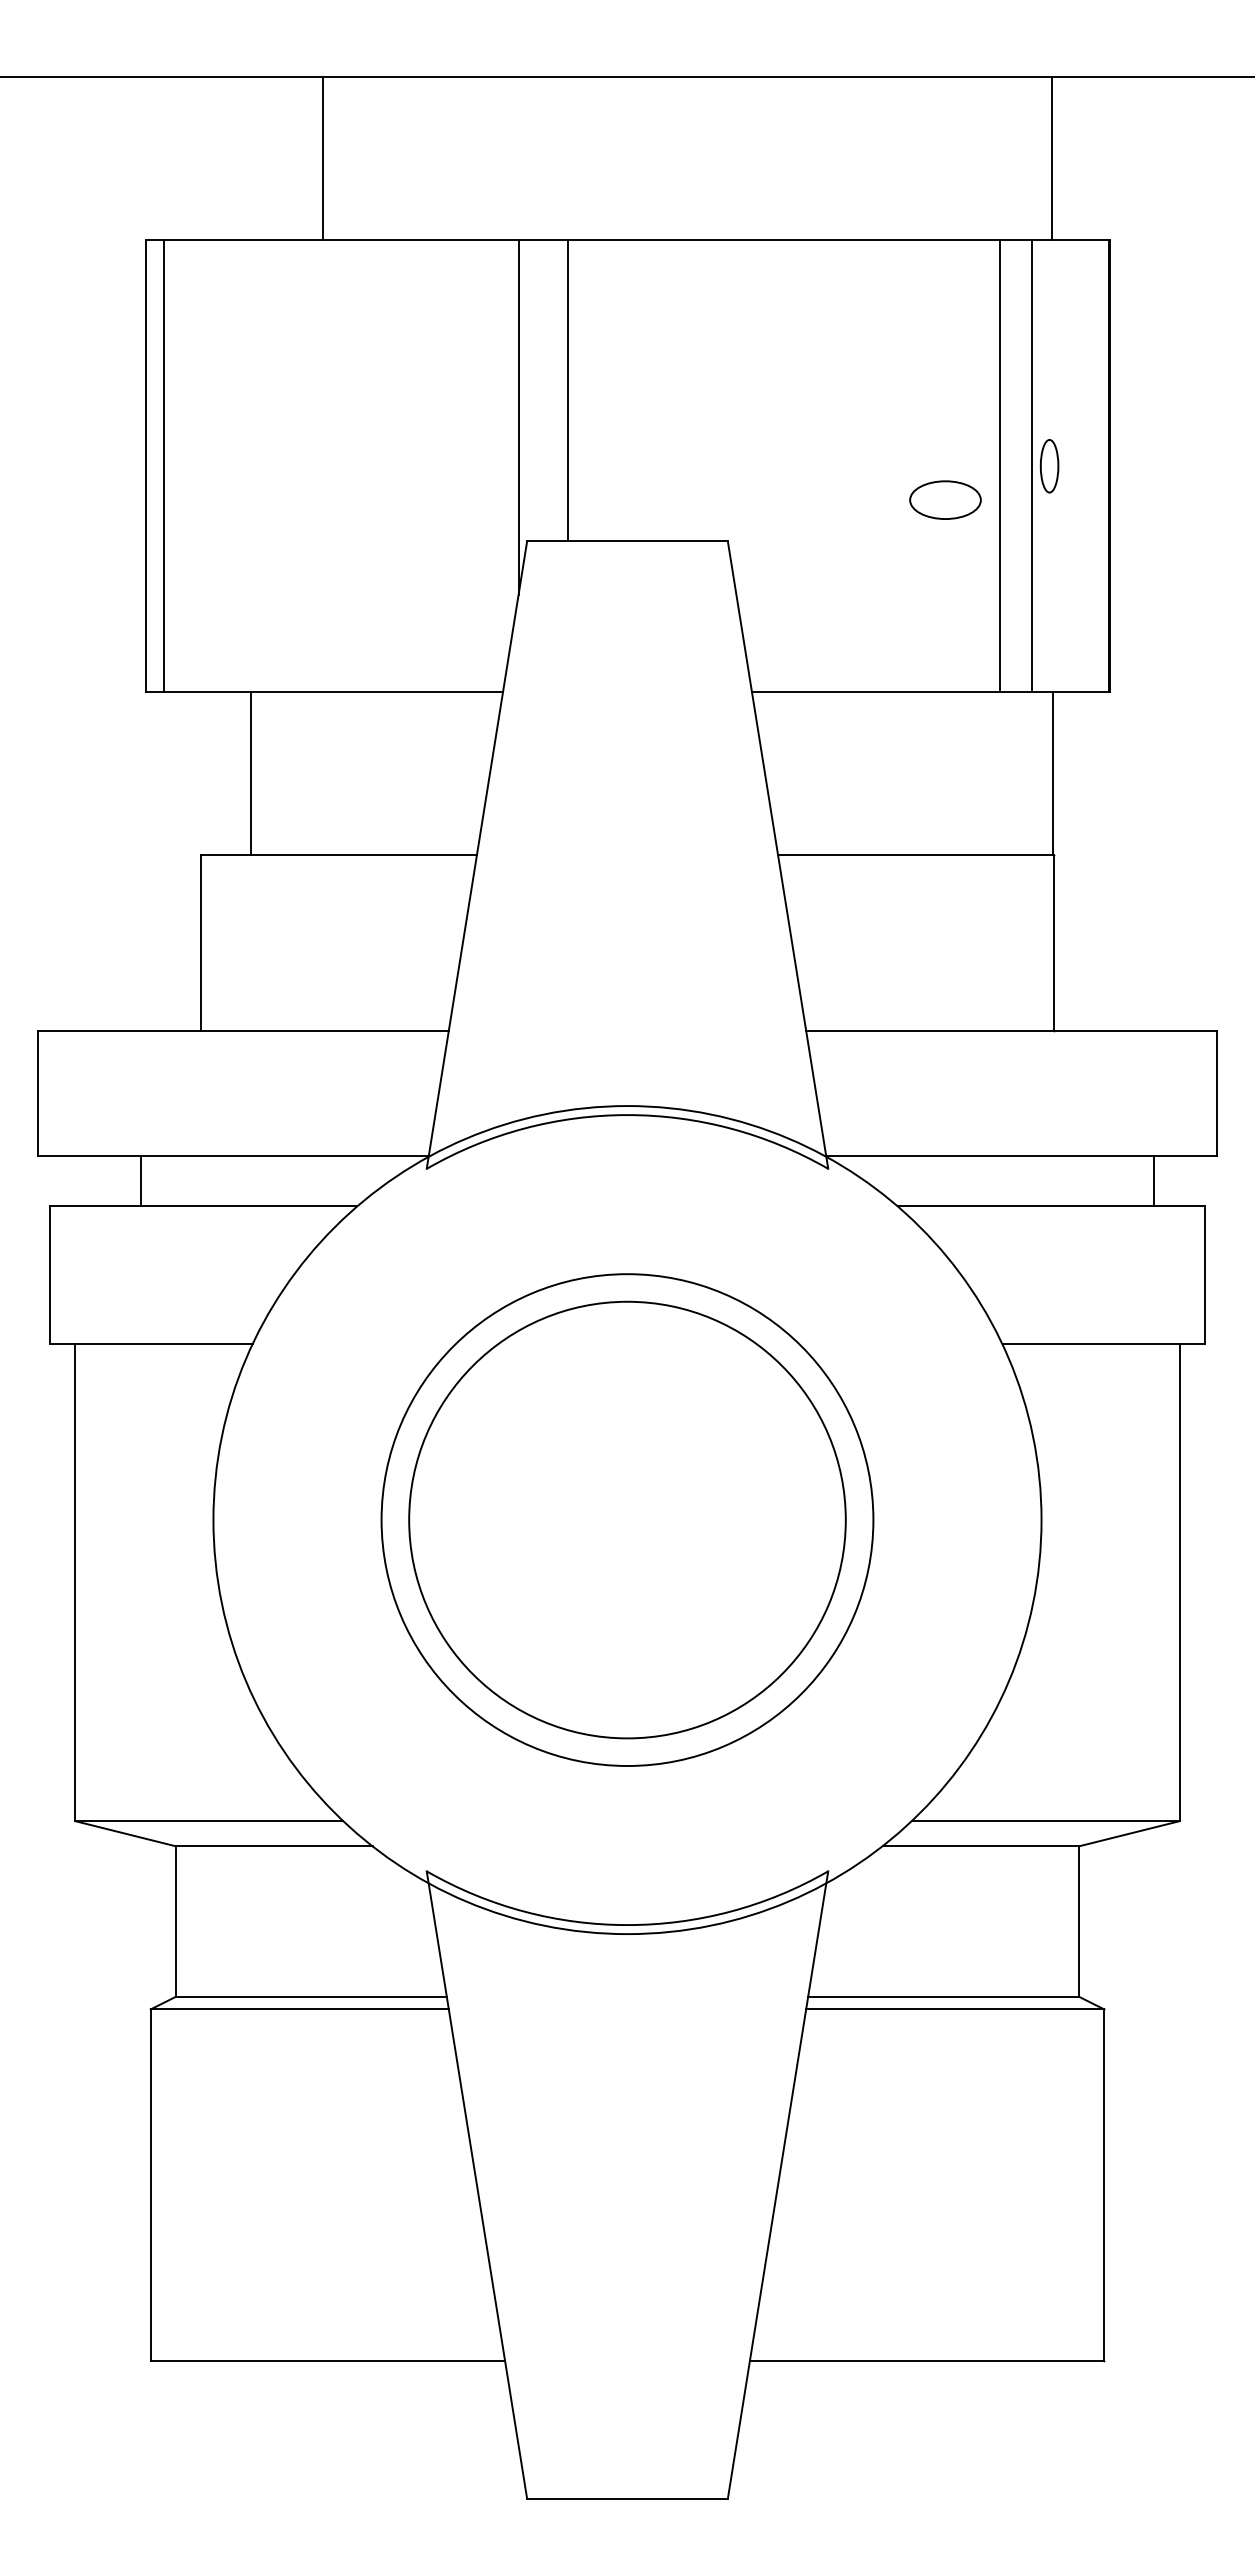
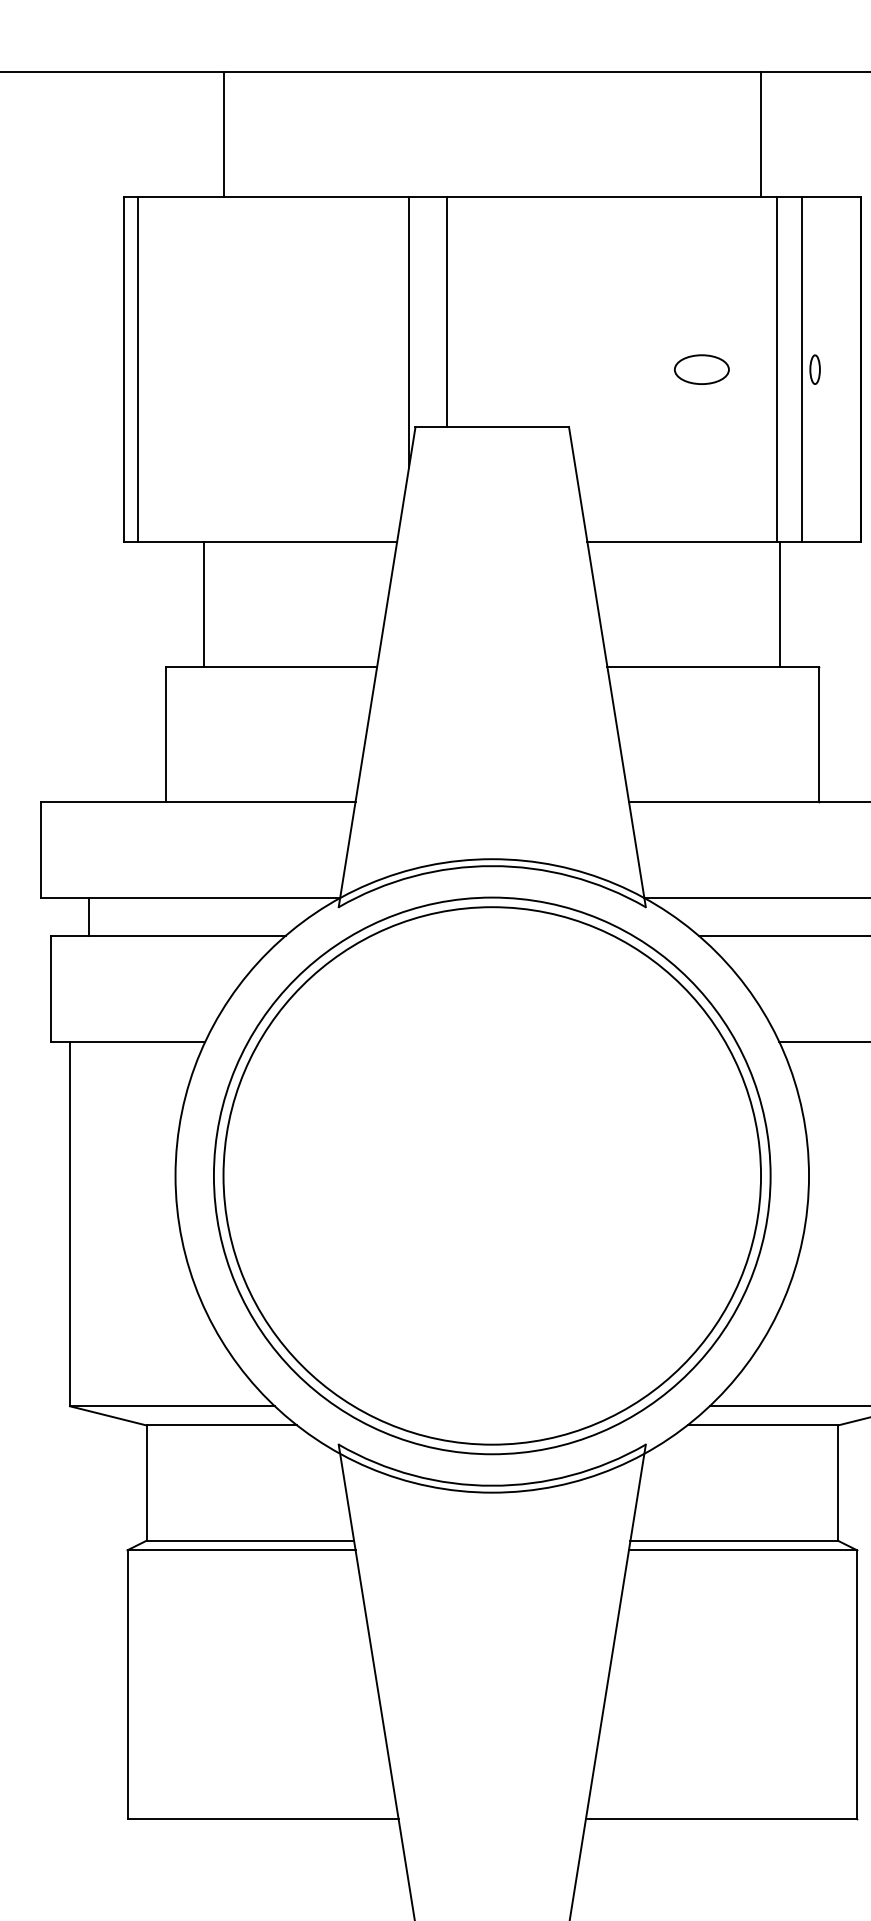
line: (323, 158) -> (223, 134), moved
line: (1051, 158) -> (760, 134), moved
part: (1049, 465) -> (815, 369), size x0.71
part: (945, 499) -> (701, 369), moved
line: (1052, 773) -> (779, 604), moved
line: (140, 1181) -> (89, 916), moved
circle: (627, 1519) -> (492, 1175), size x1.43
circle: (627, 1519) -> (492, 1175), size x1.67

